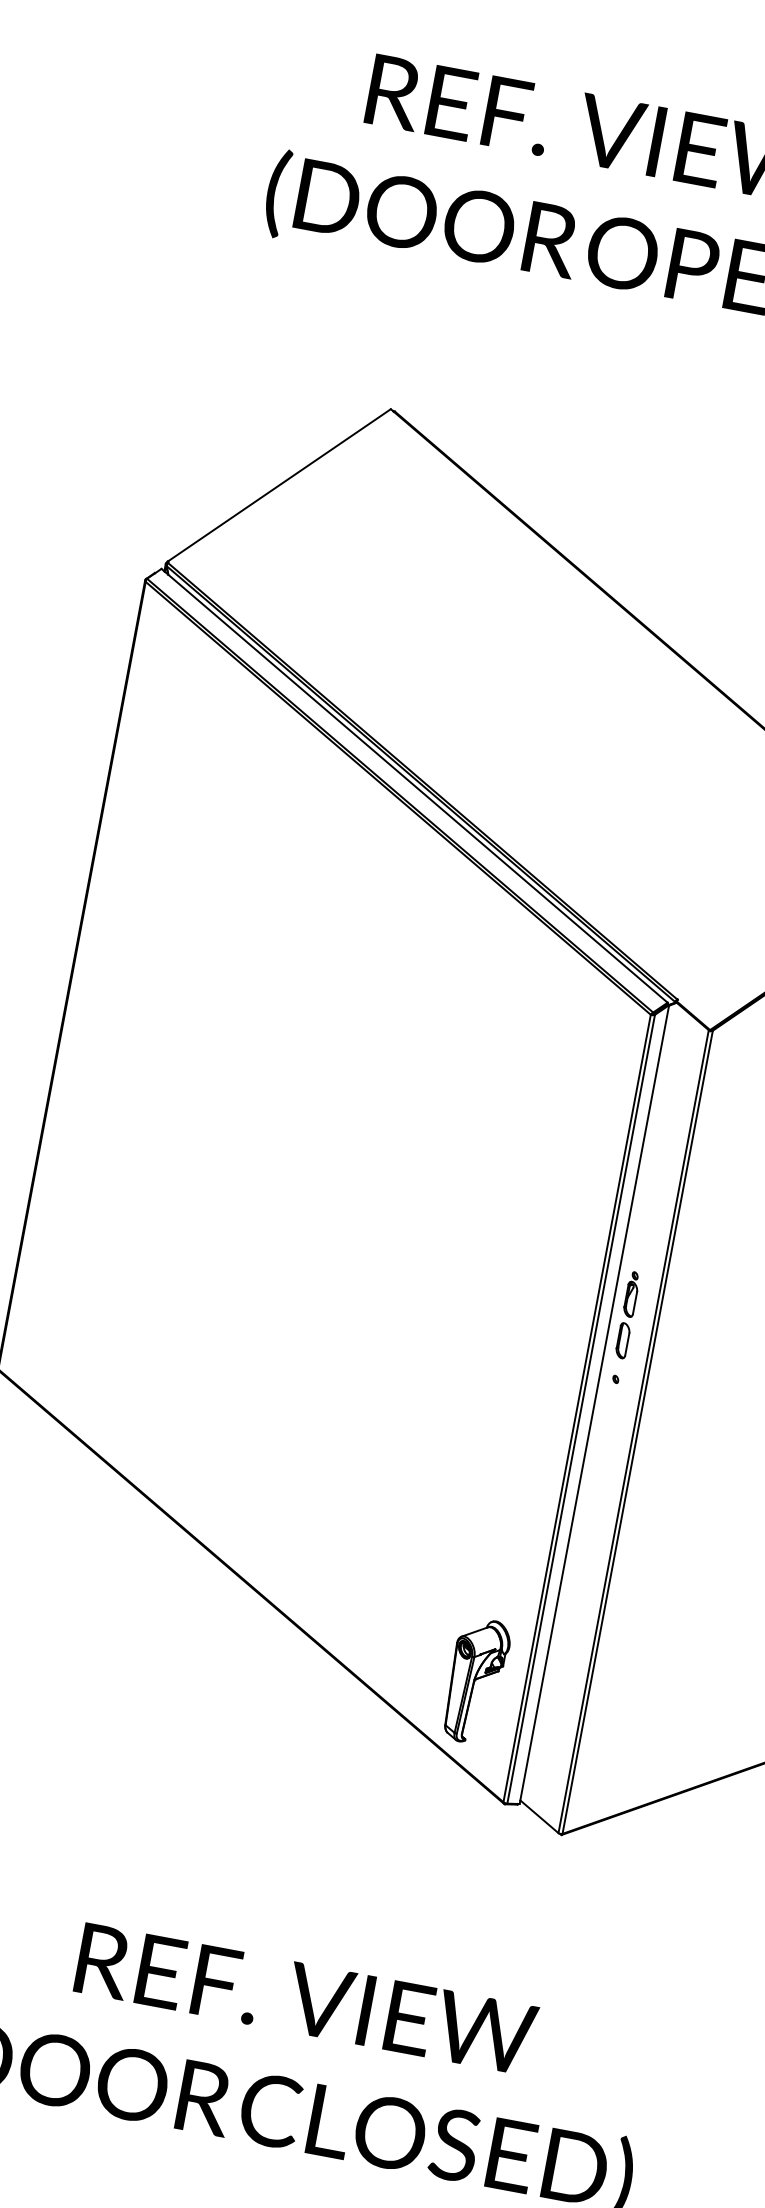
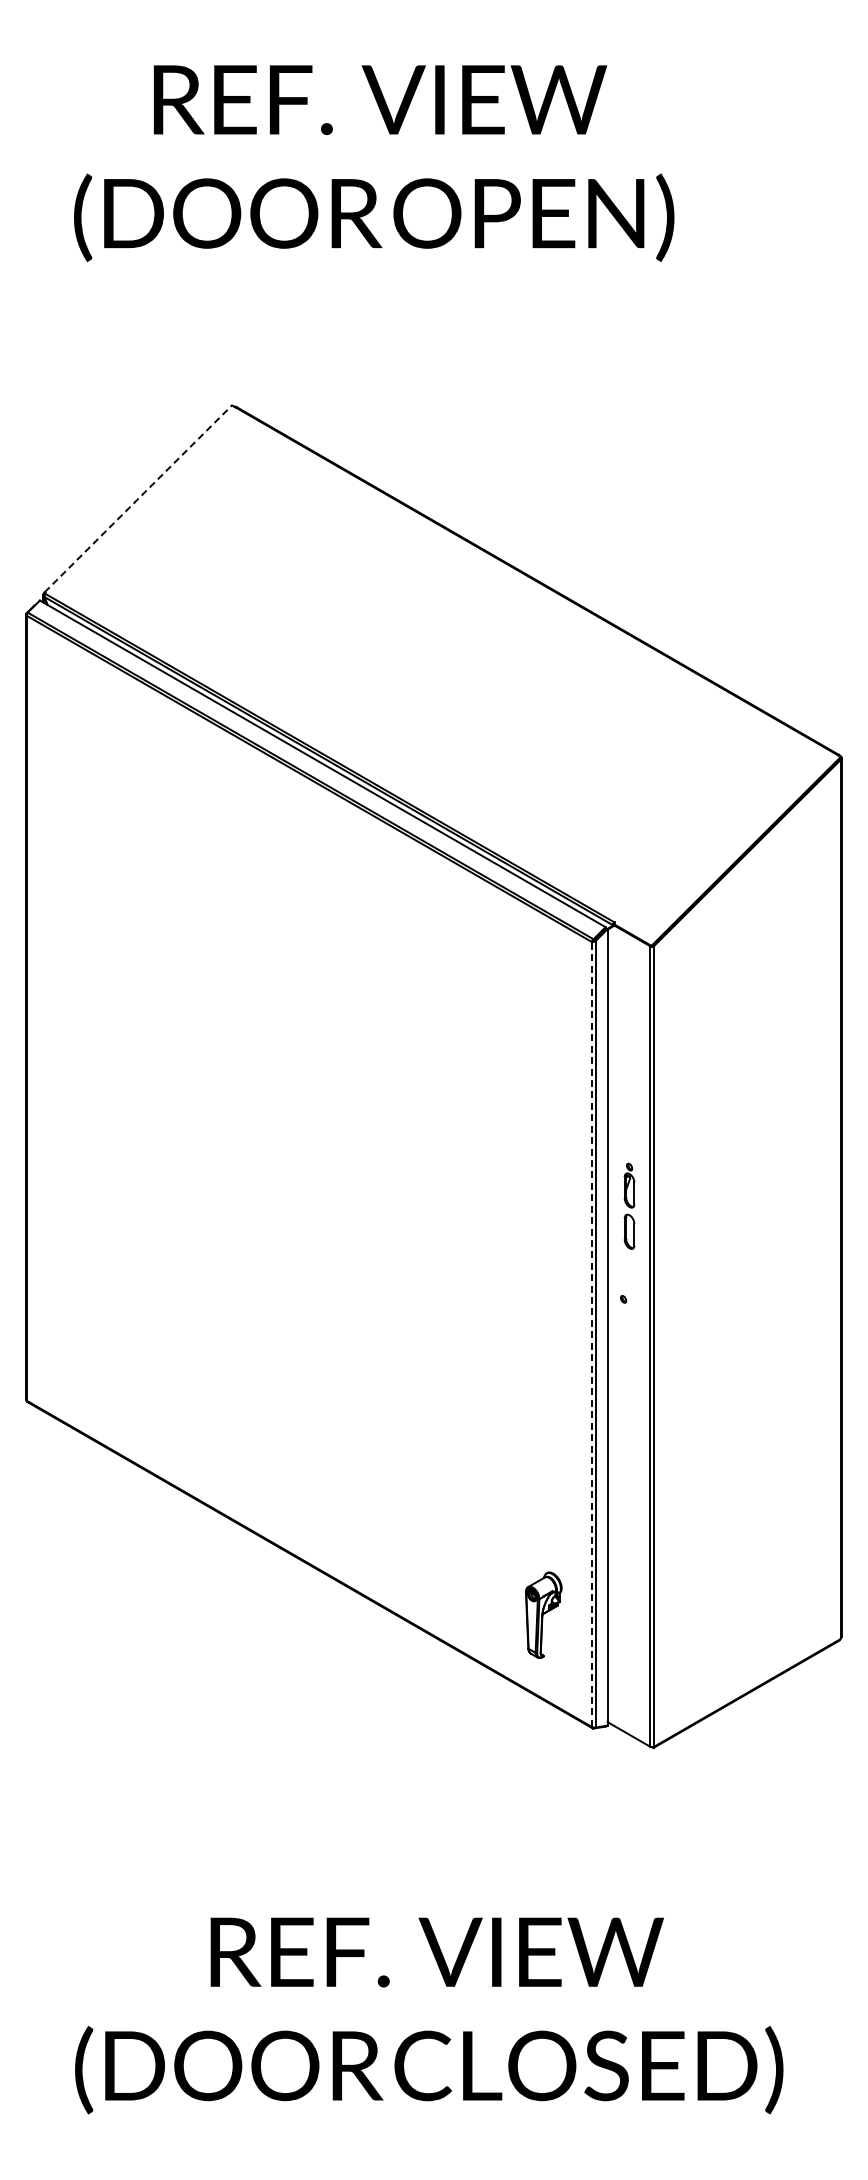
line: (279, 485) -> (138, 498), solid -> dashed
part: (627, 1314) -> (629, 1205), moved
line: (577, 1407) -> (591, 1333), solid -> dashed
part: (476, 1681) -> (543, 1615), size x0.7

